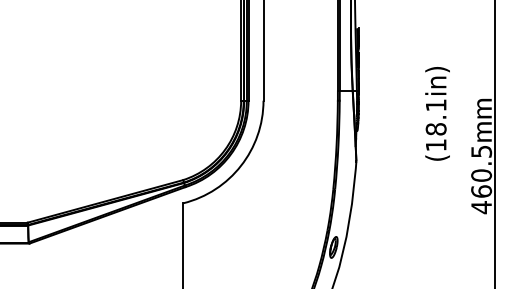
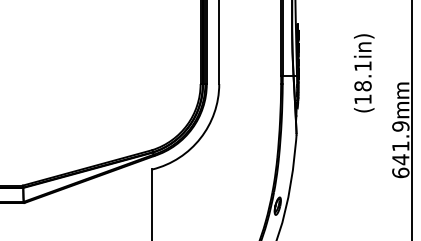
text: (437, 113) -> (364, 73), moved
text: (481, 179) -> (400, 149), 460.5 -> 641.9

